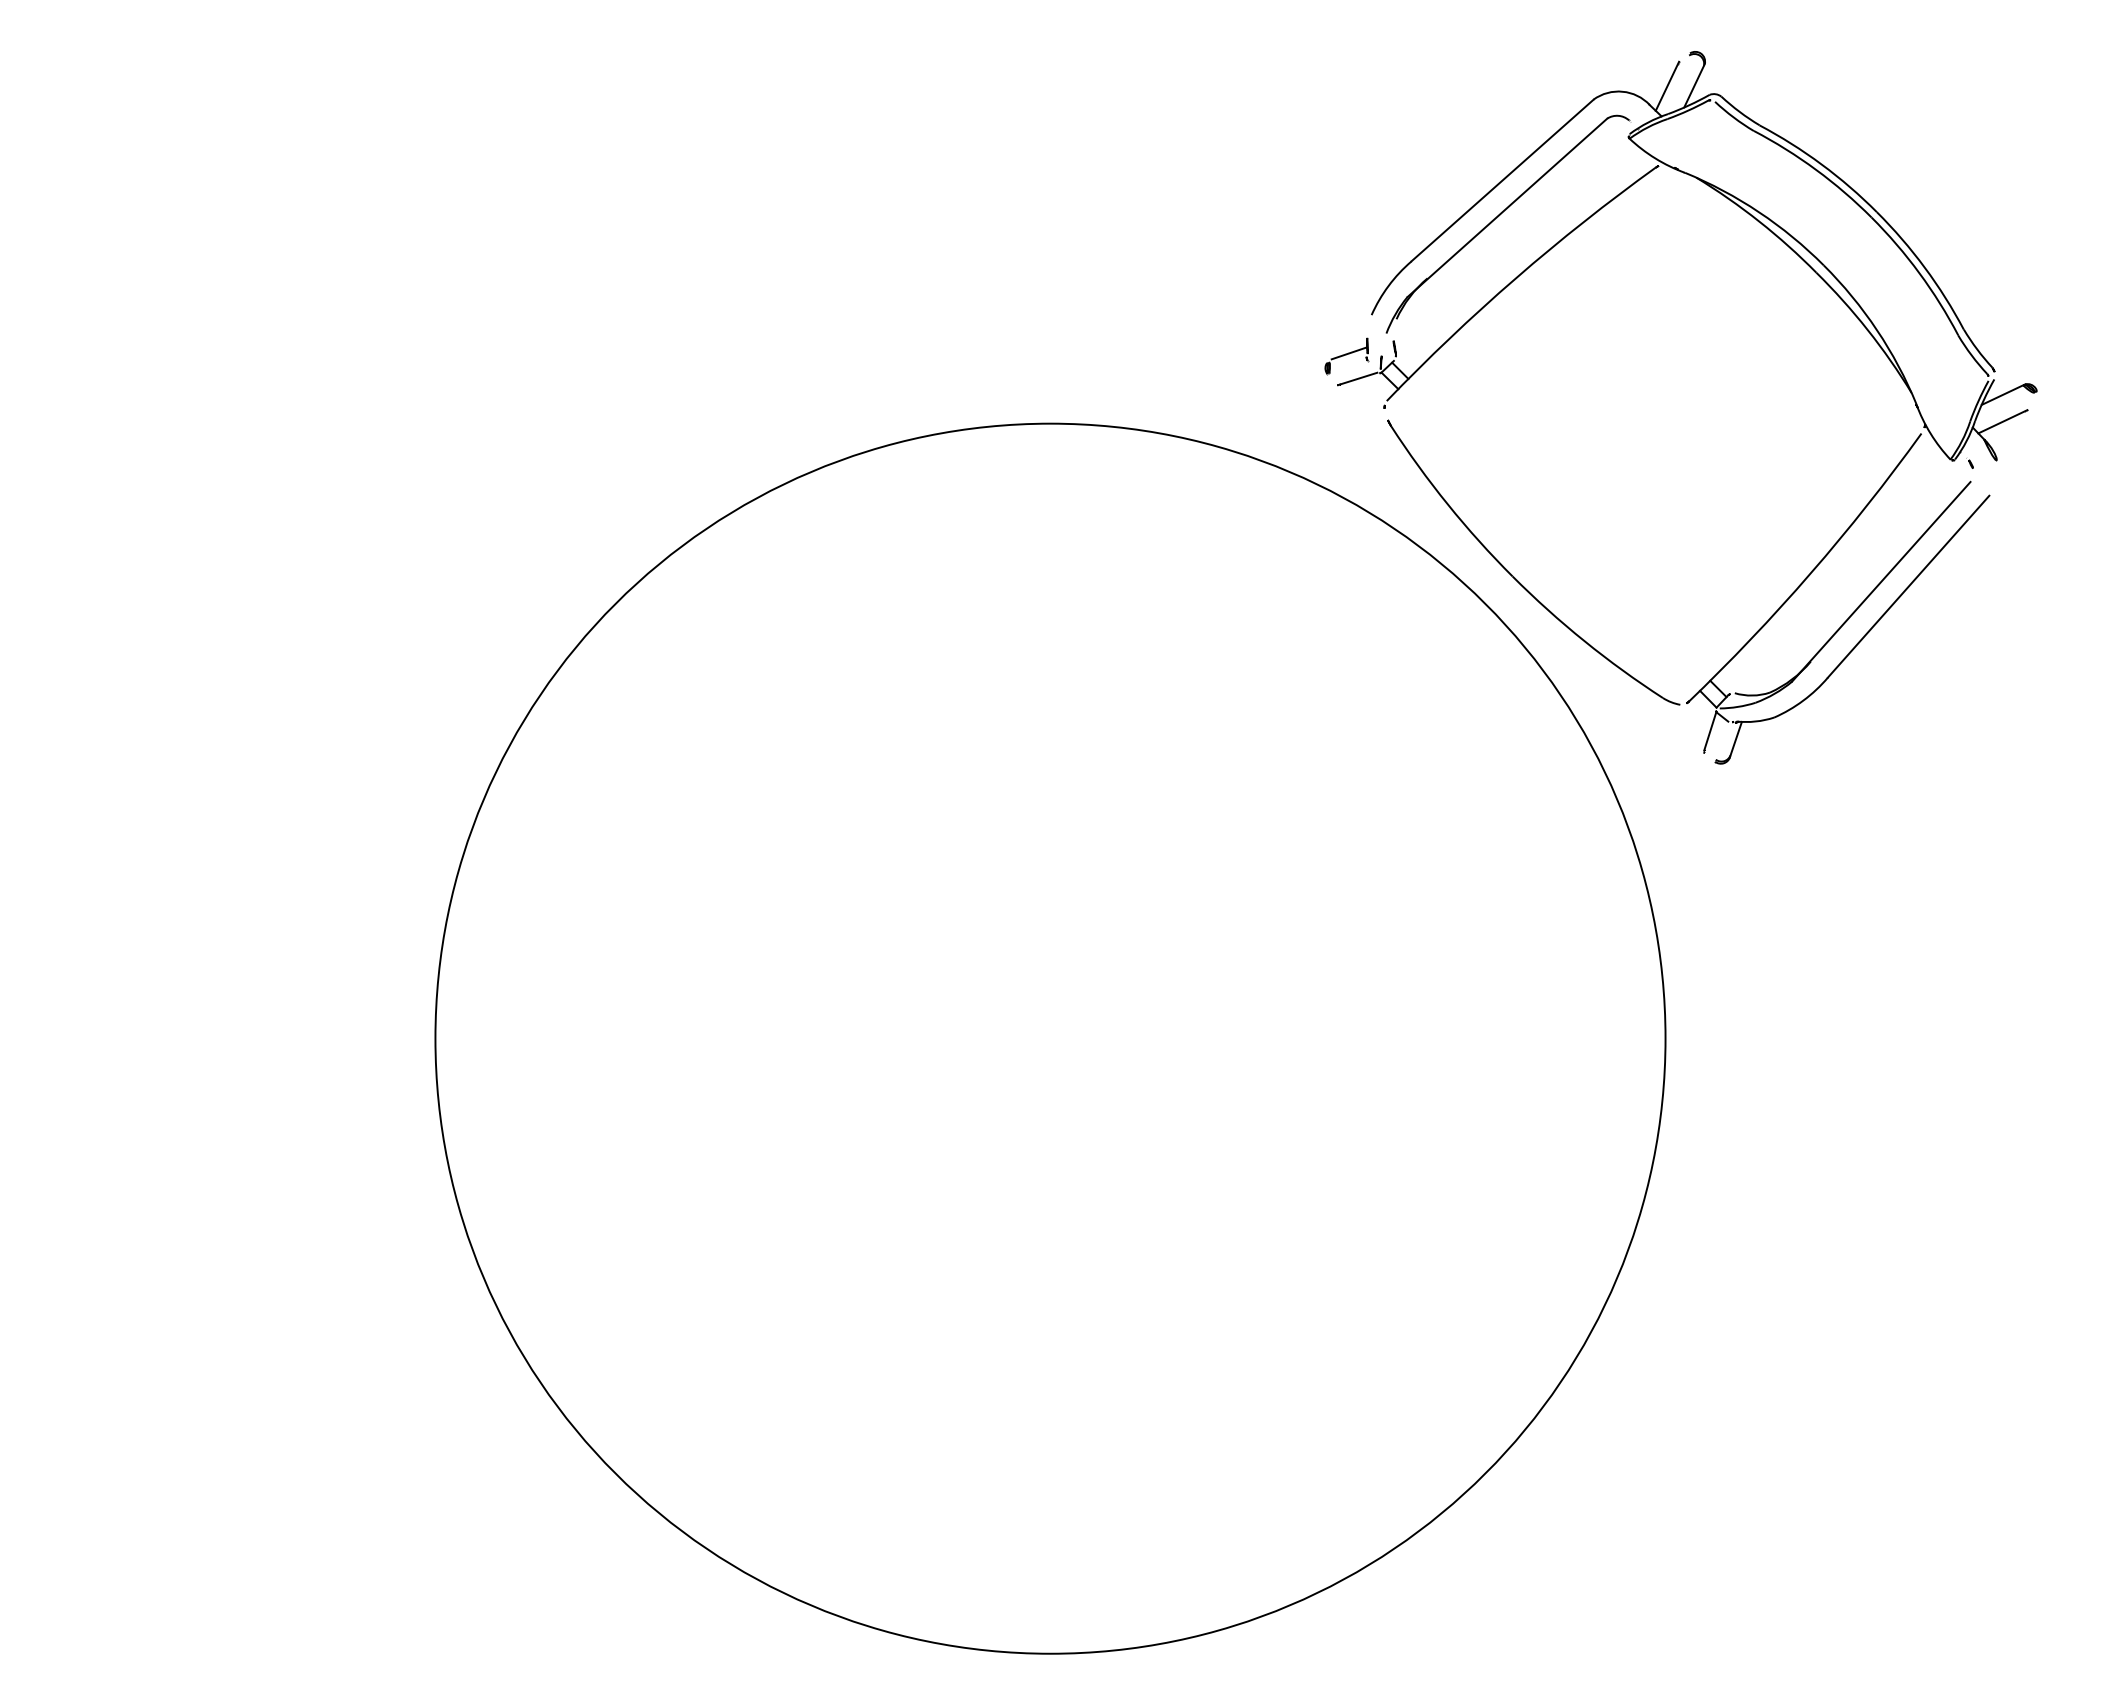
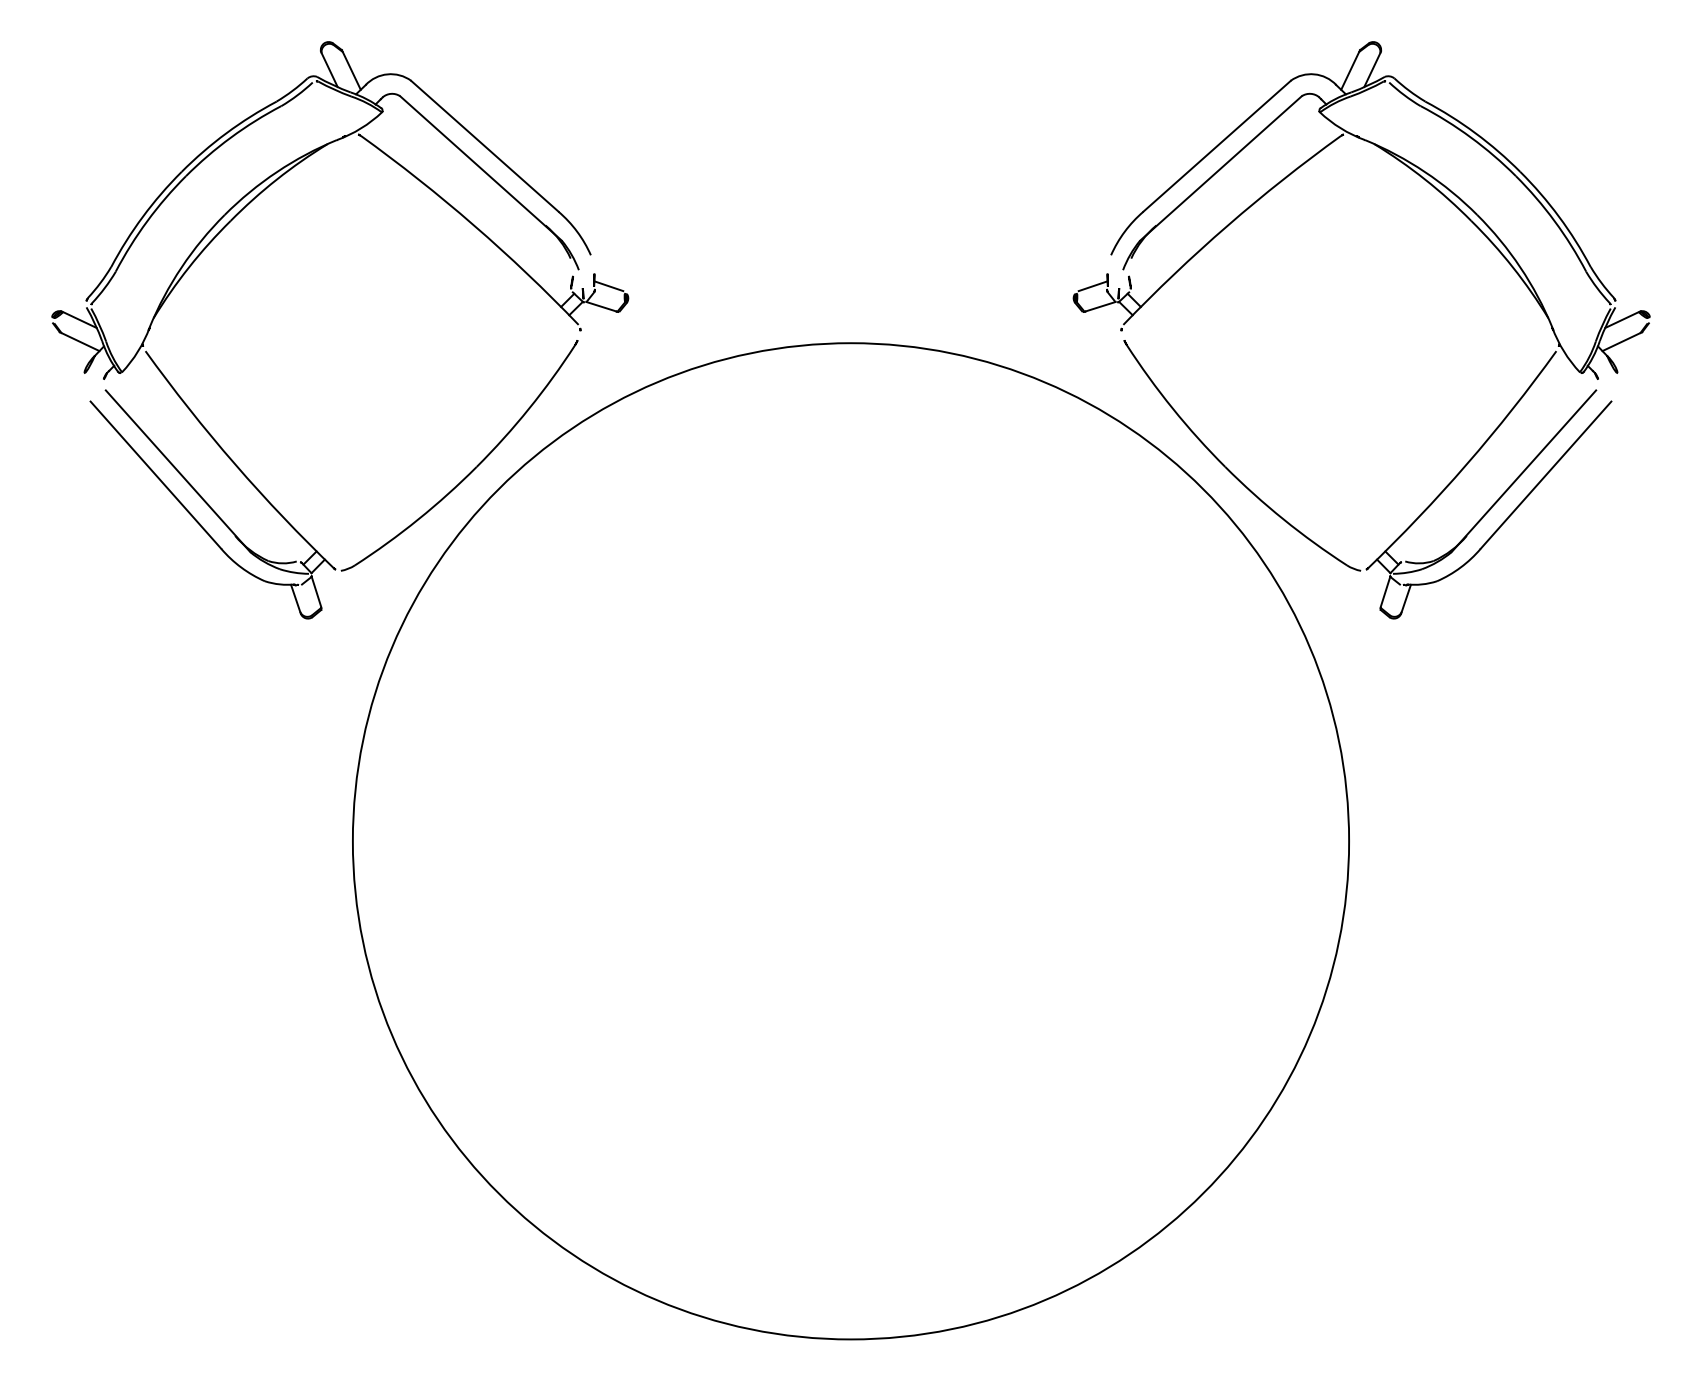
part: (285, 273) -> (231, 221), added

